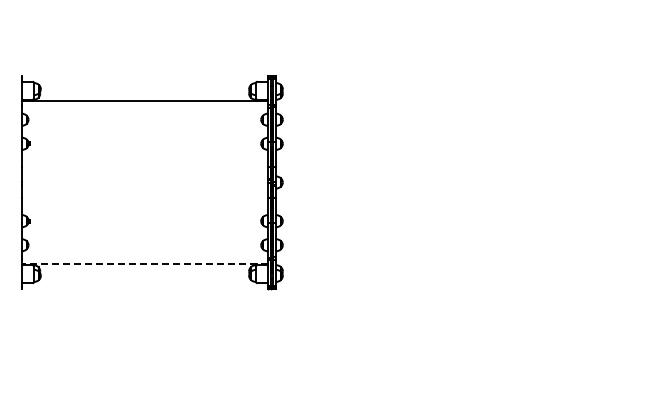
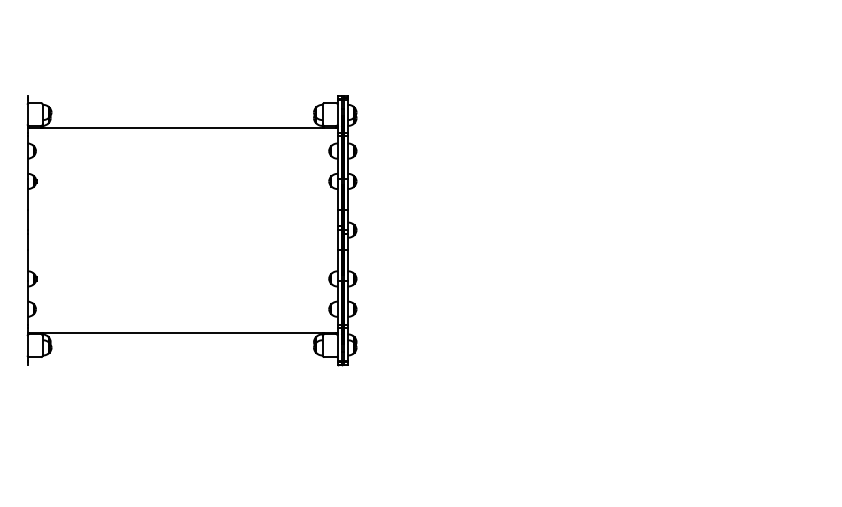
line: (144, 263) -> (182, 332), dashed -> solid

